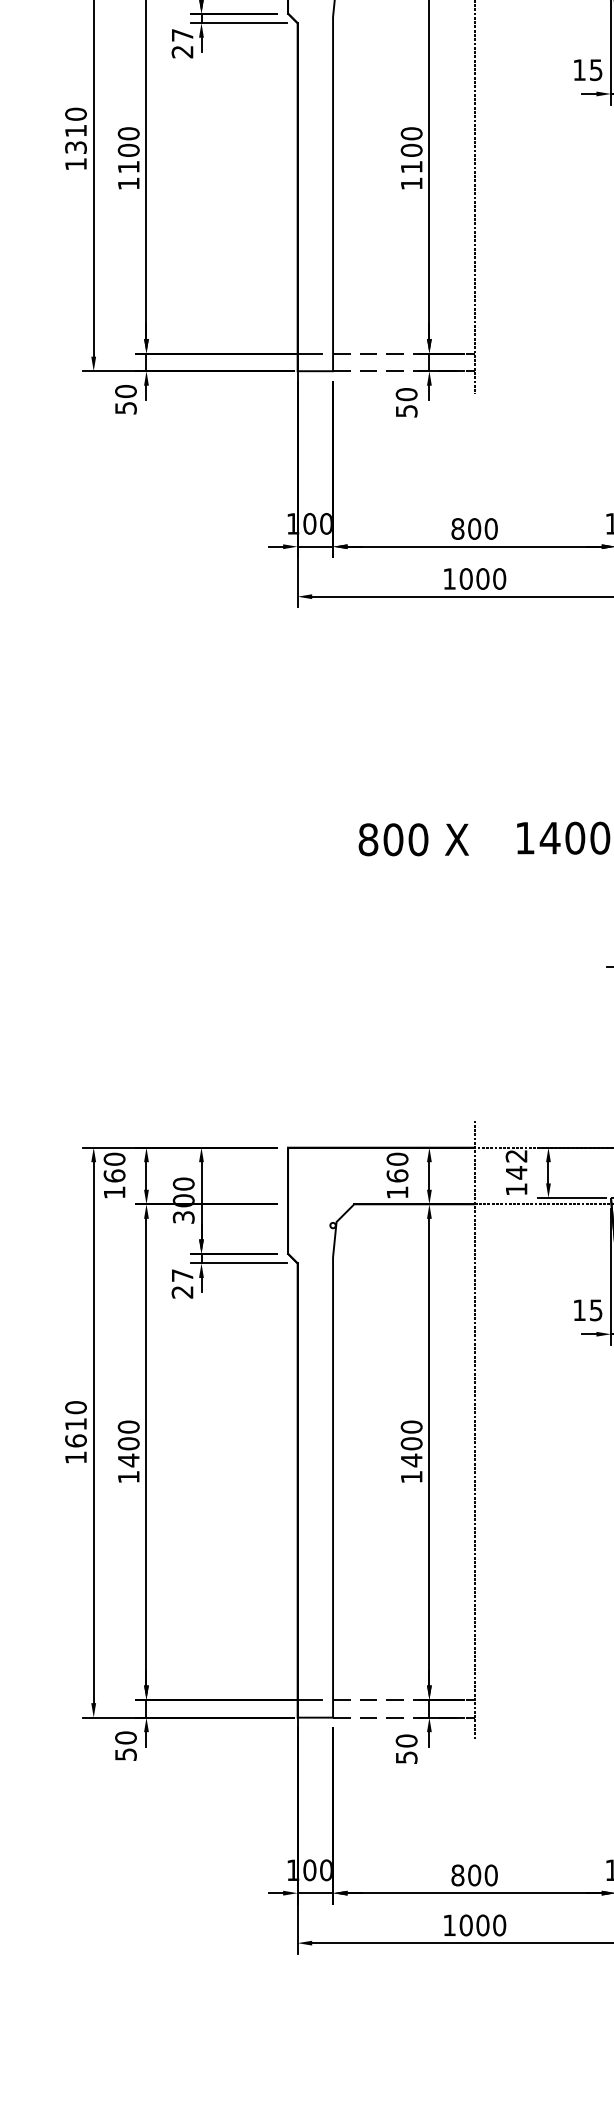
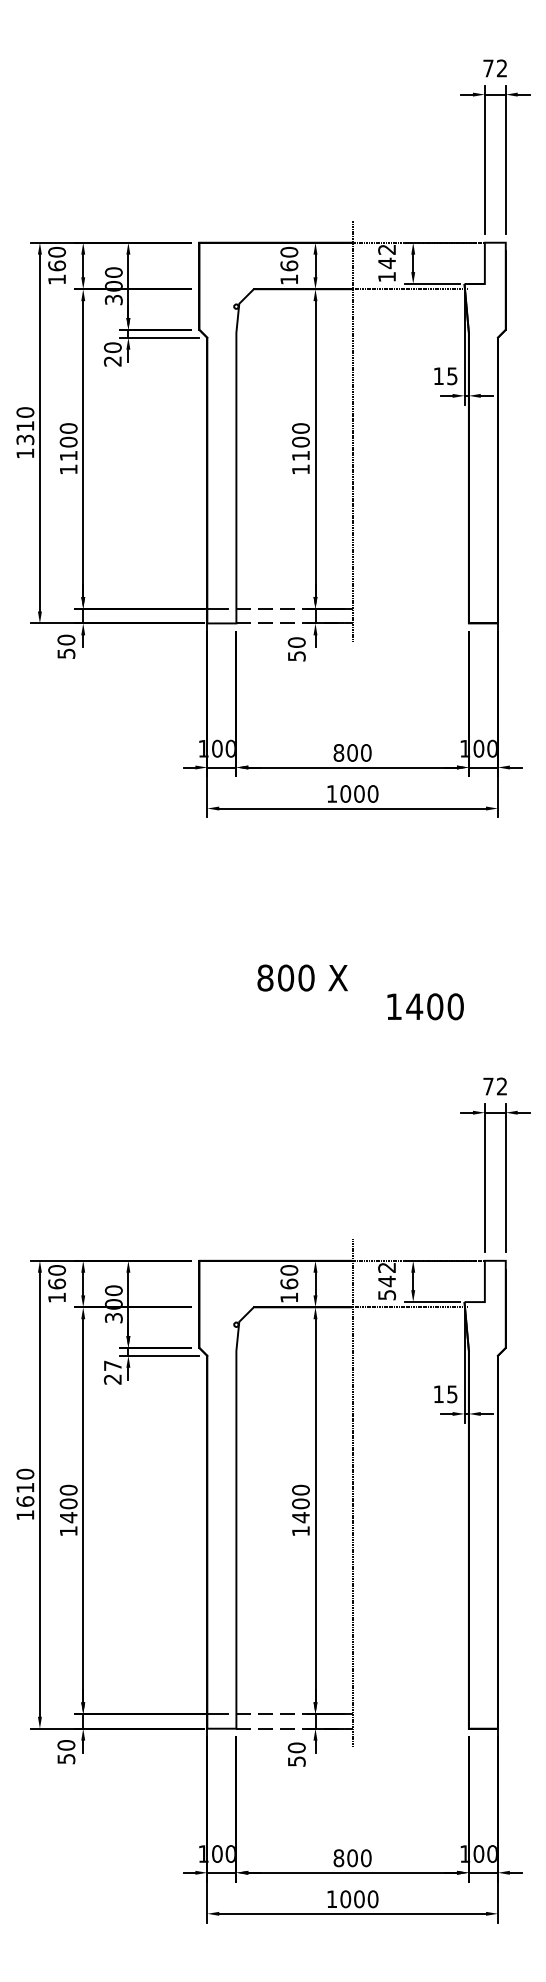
text: (182, 35) -> (112, 347), 27 -> 20
text: (413, 839) -> (302, 977), moved
text: (517, 1189) -> (387, 1295), 142 -> 542

